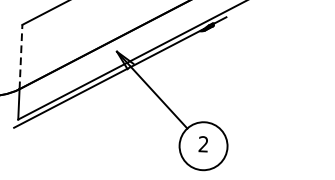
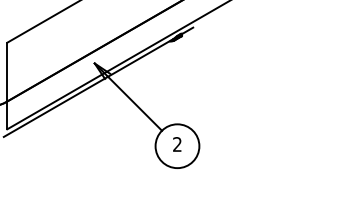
line: (21, 56) -> (7, 71), dashed -> solid

